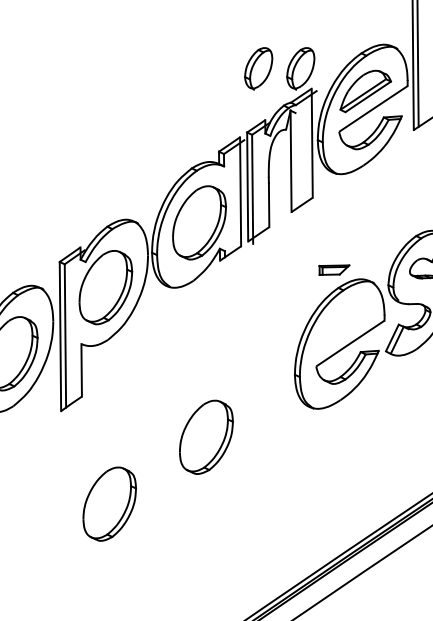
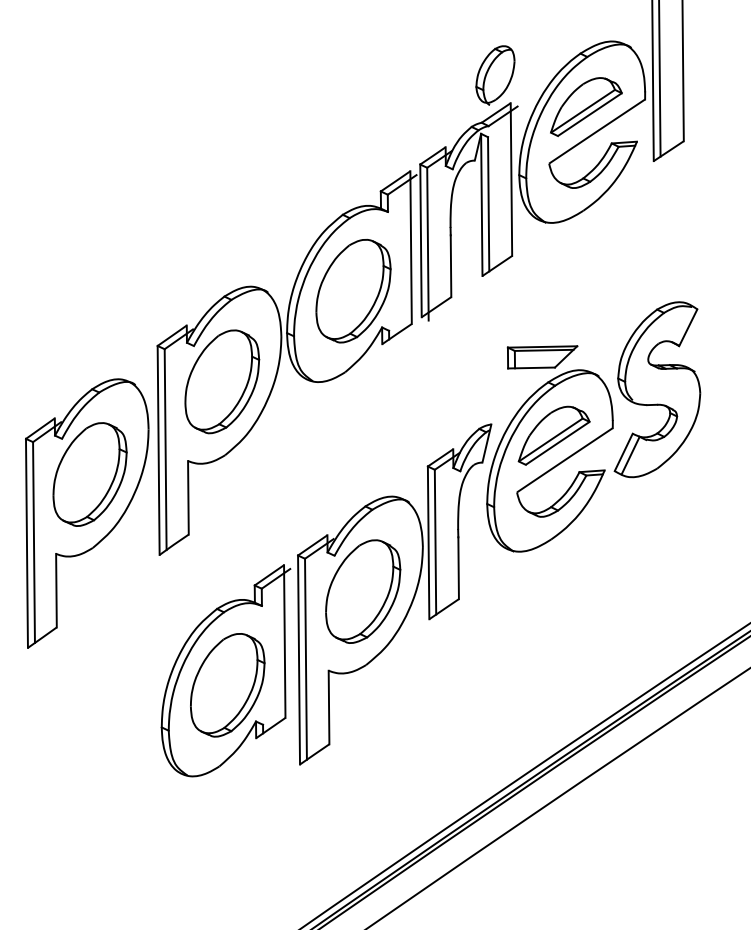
part: (258, 68) -> (436, 75), removed
line: (295, 161) -> (488, 204), added
part: (334, 270) -> (542, 357), size x1.67
part: (342, 325) -> (553, 435), added
part: (180, 443) -> (326, 600), added

